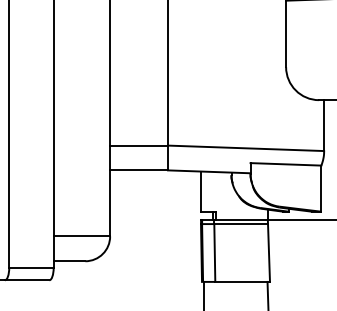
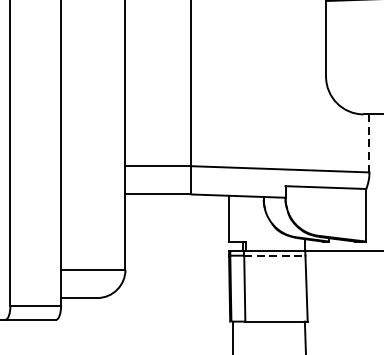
line: (324, 126) -> (369, 144), solid -> dashed
line: (241, 224) -> (275, 256), solid -> dashed

